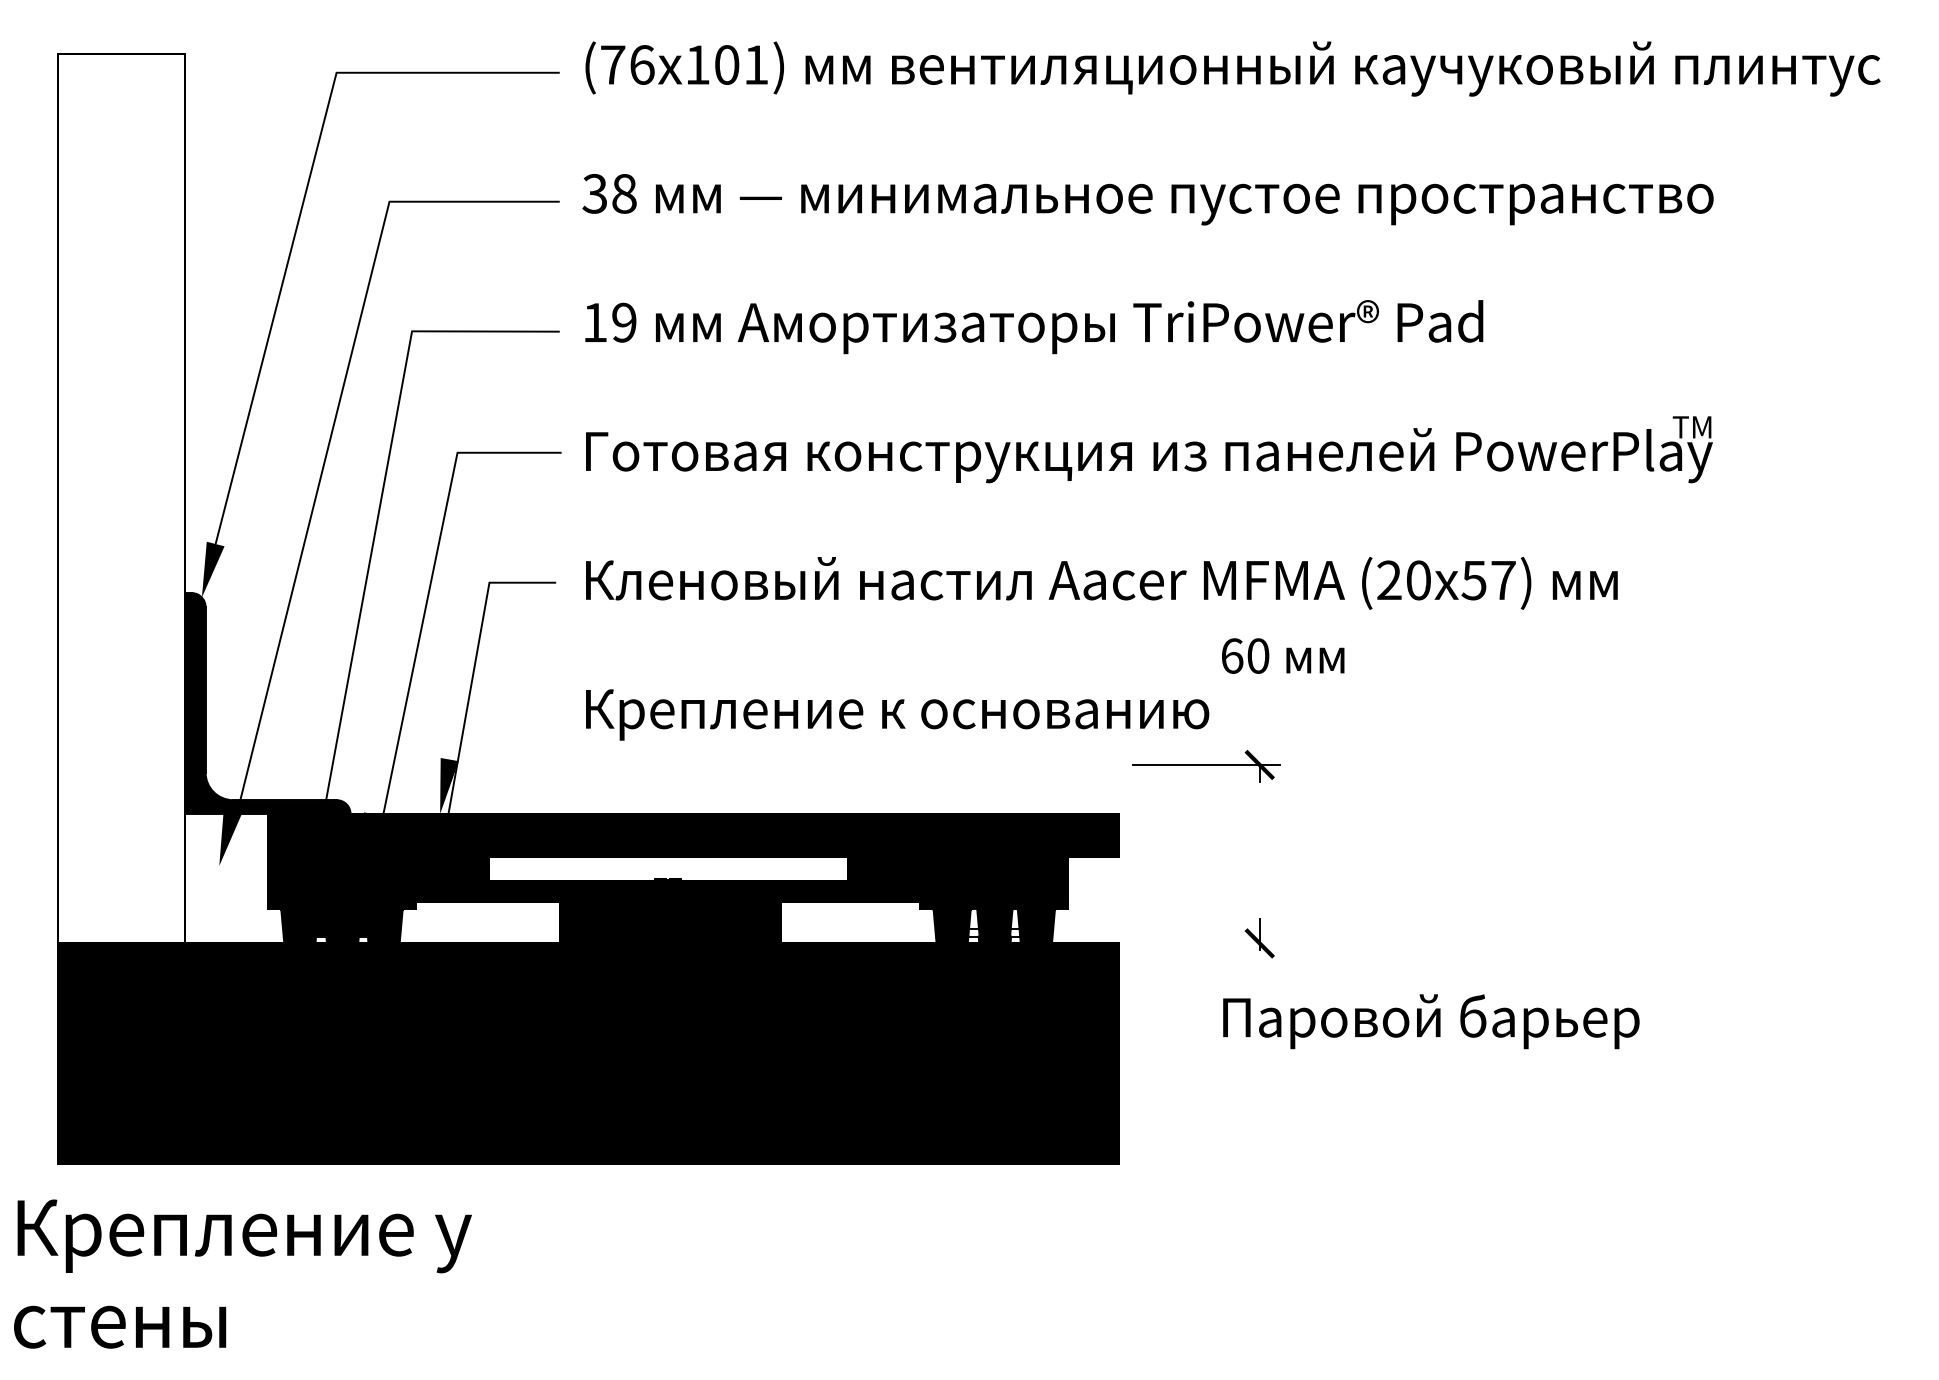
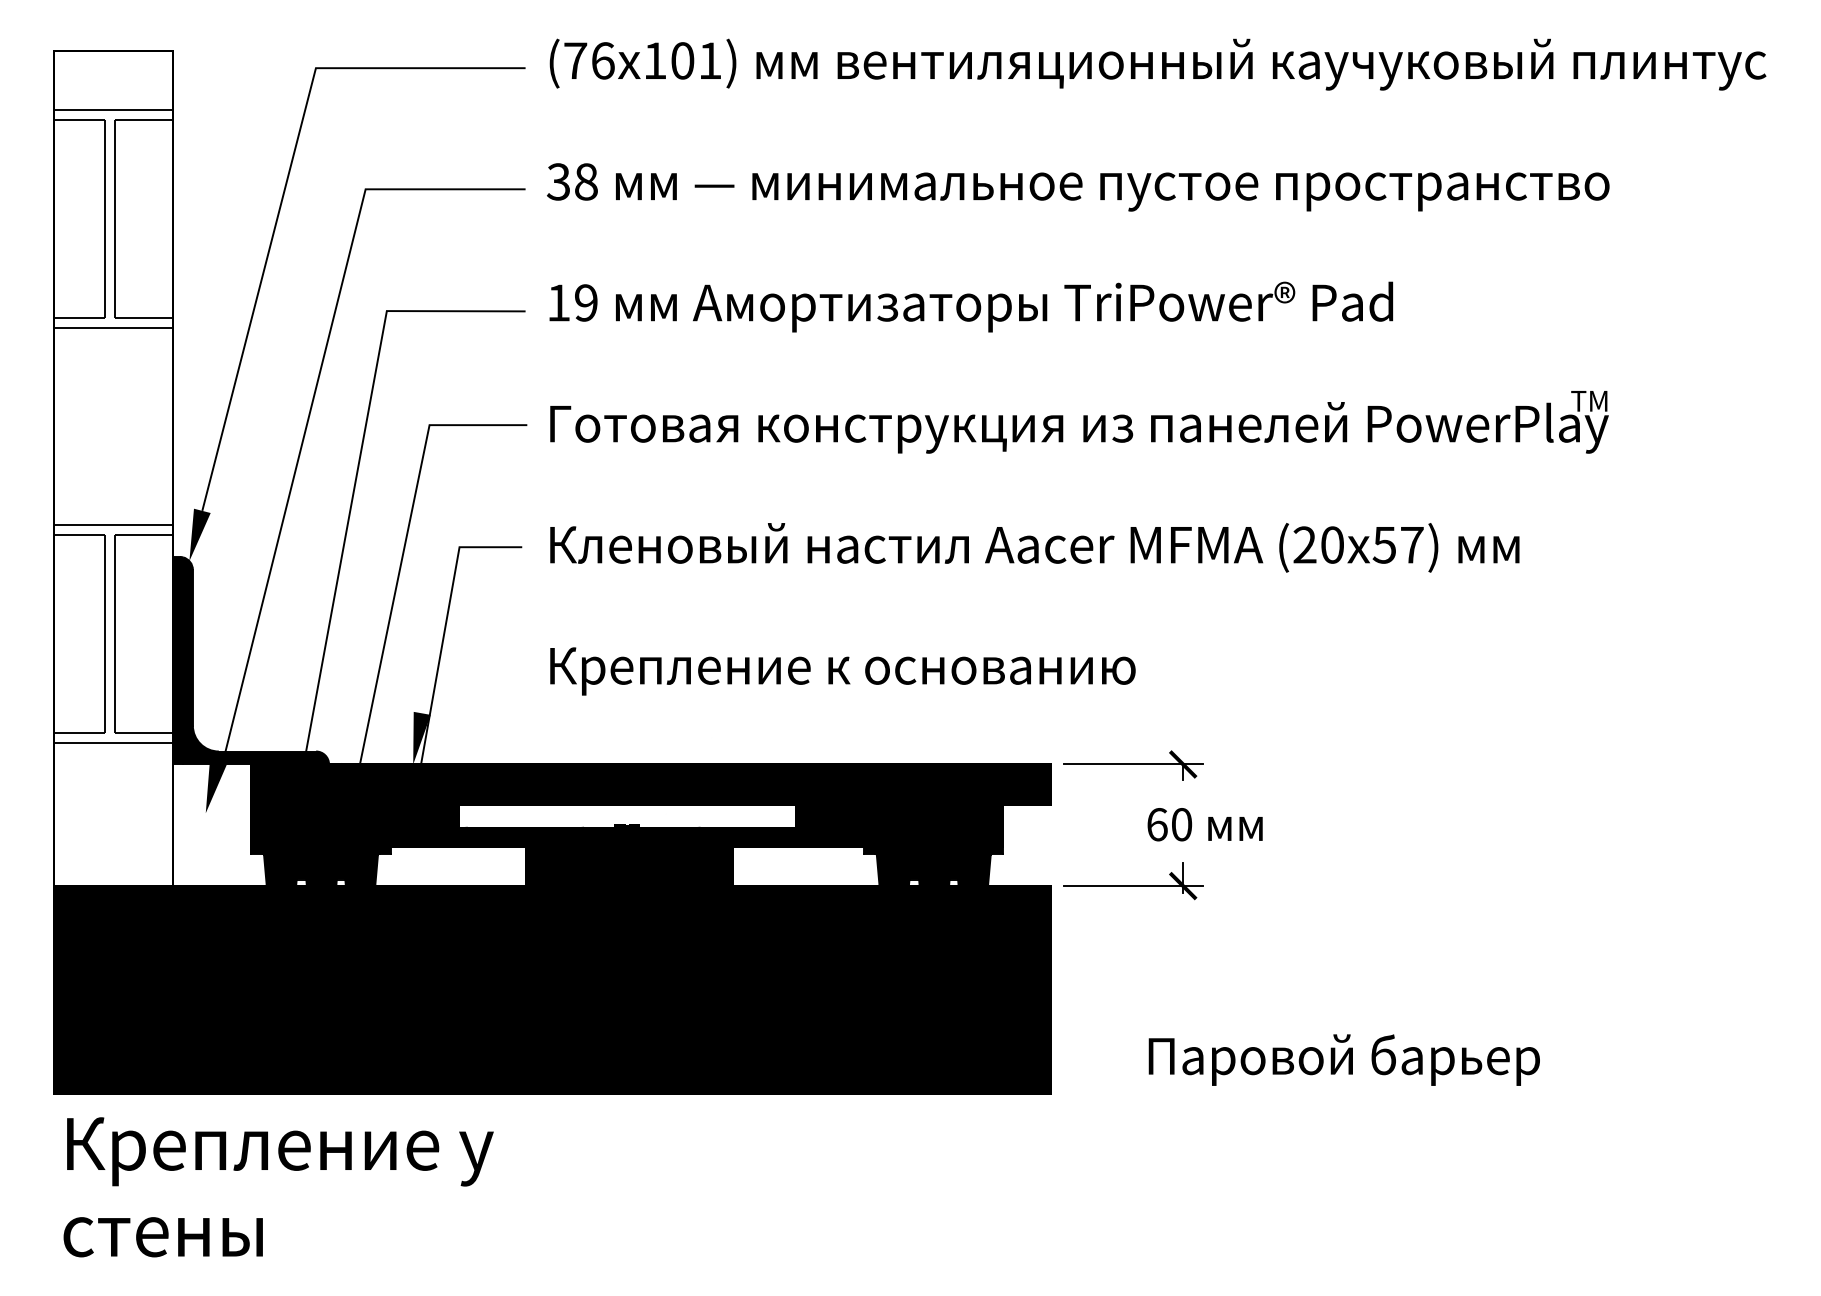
hatch: (121, 453) -> (113, 425), added
text: (1283, 655) -> (1205, 824), moved
part: (1206, 766) -> (1133, 765), moved
fill: (994, 922) -> (933, 866), added
line: (1206, 943) -> (1133, 886), added
text: (1431, 1021) -> (1344, 1059), moved
text: (242, 1273) -> (278, 1186), moved

